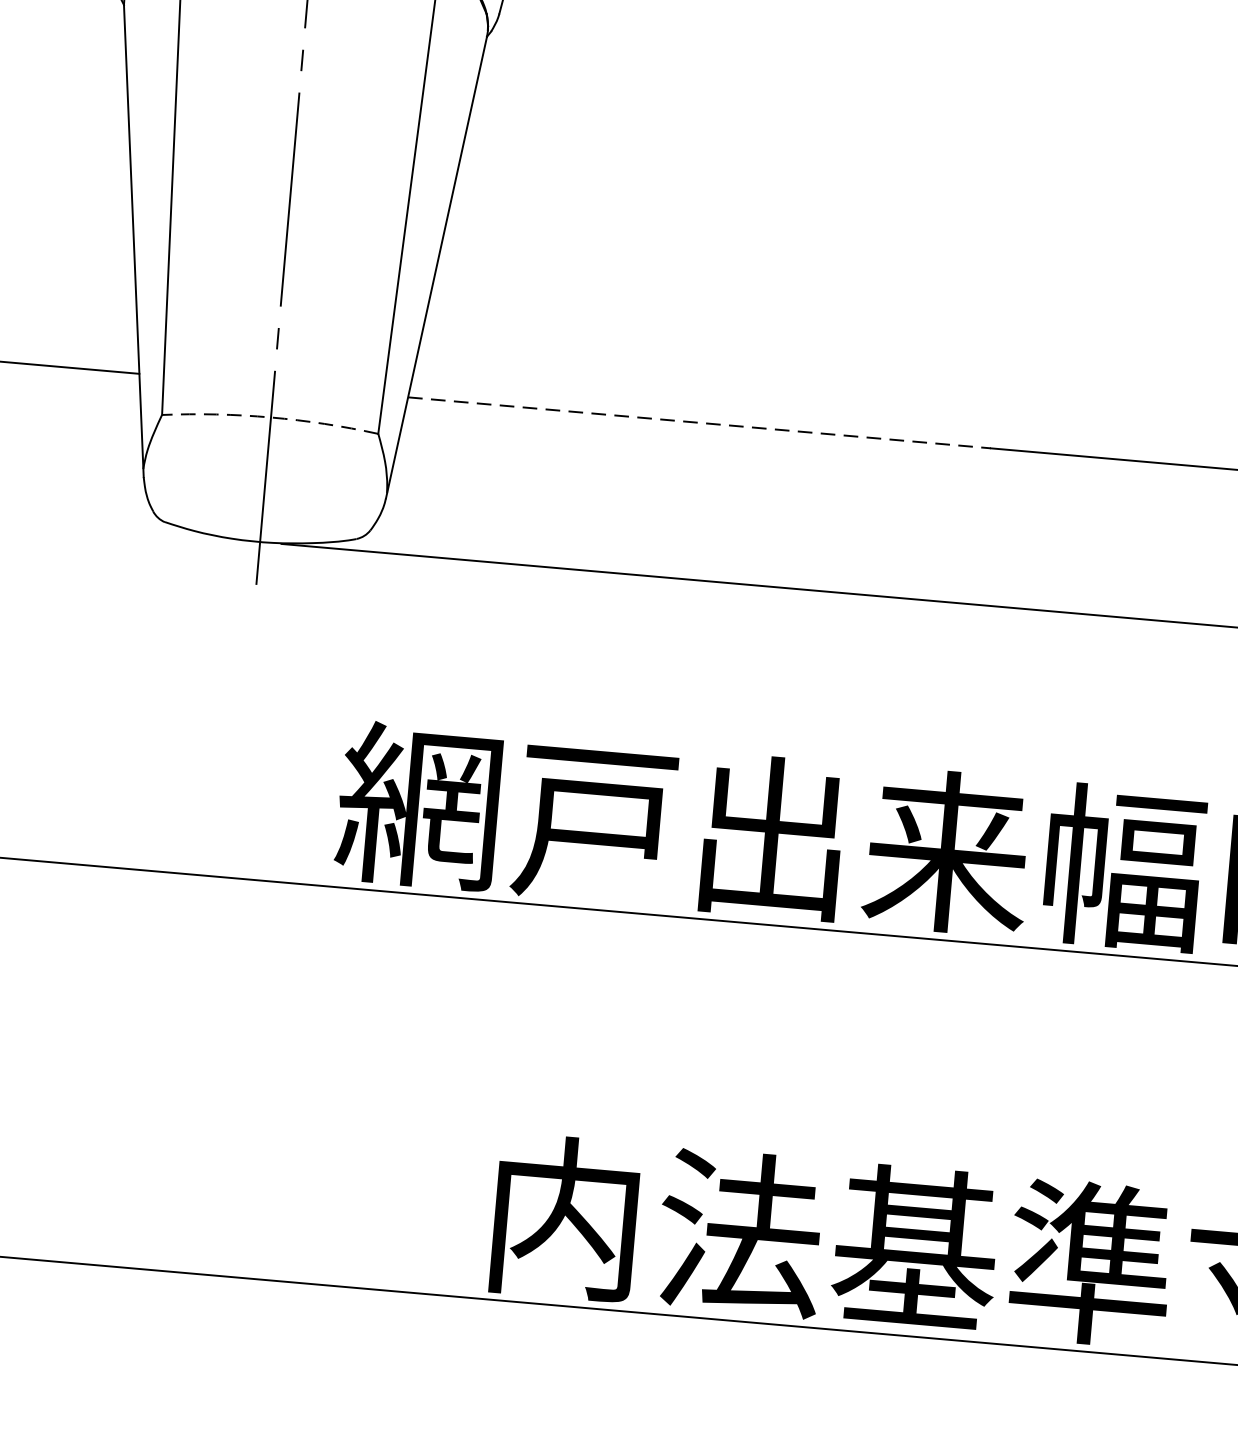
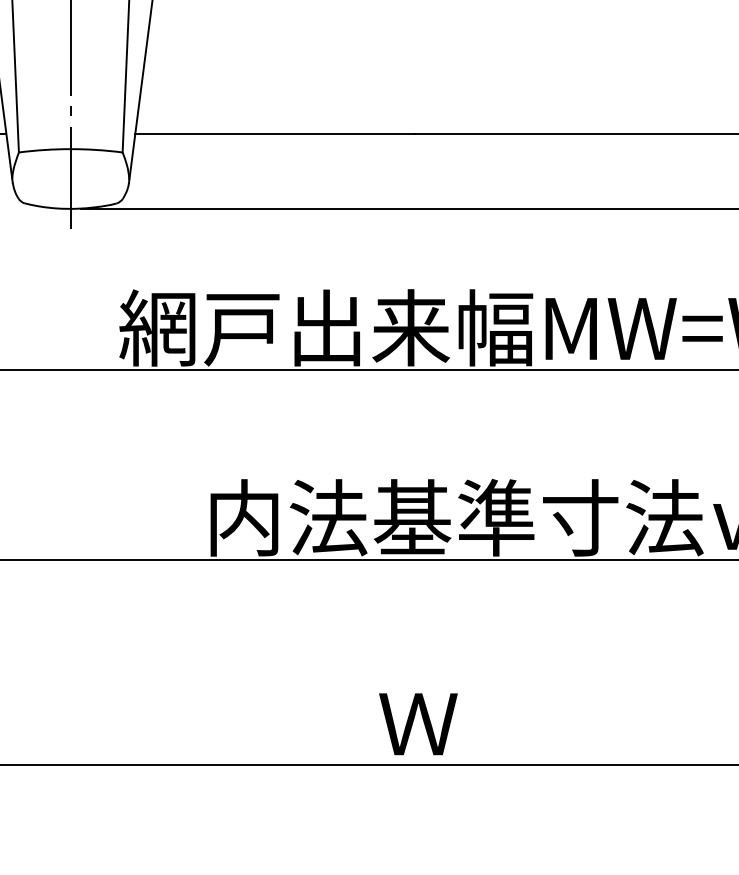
arc: (270, 418) -> (70, 149), dashed -> solid
line: (700, 422) -> (275, 133), dashed -> solid

